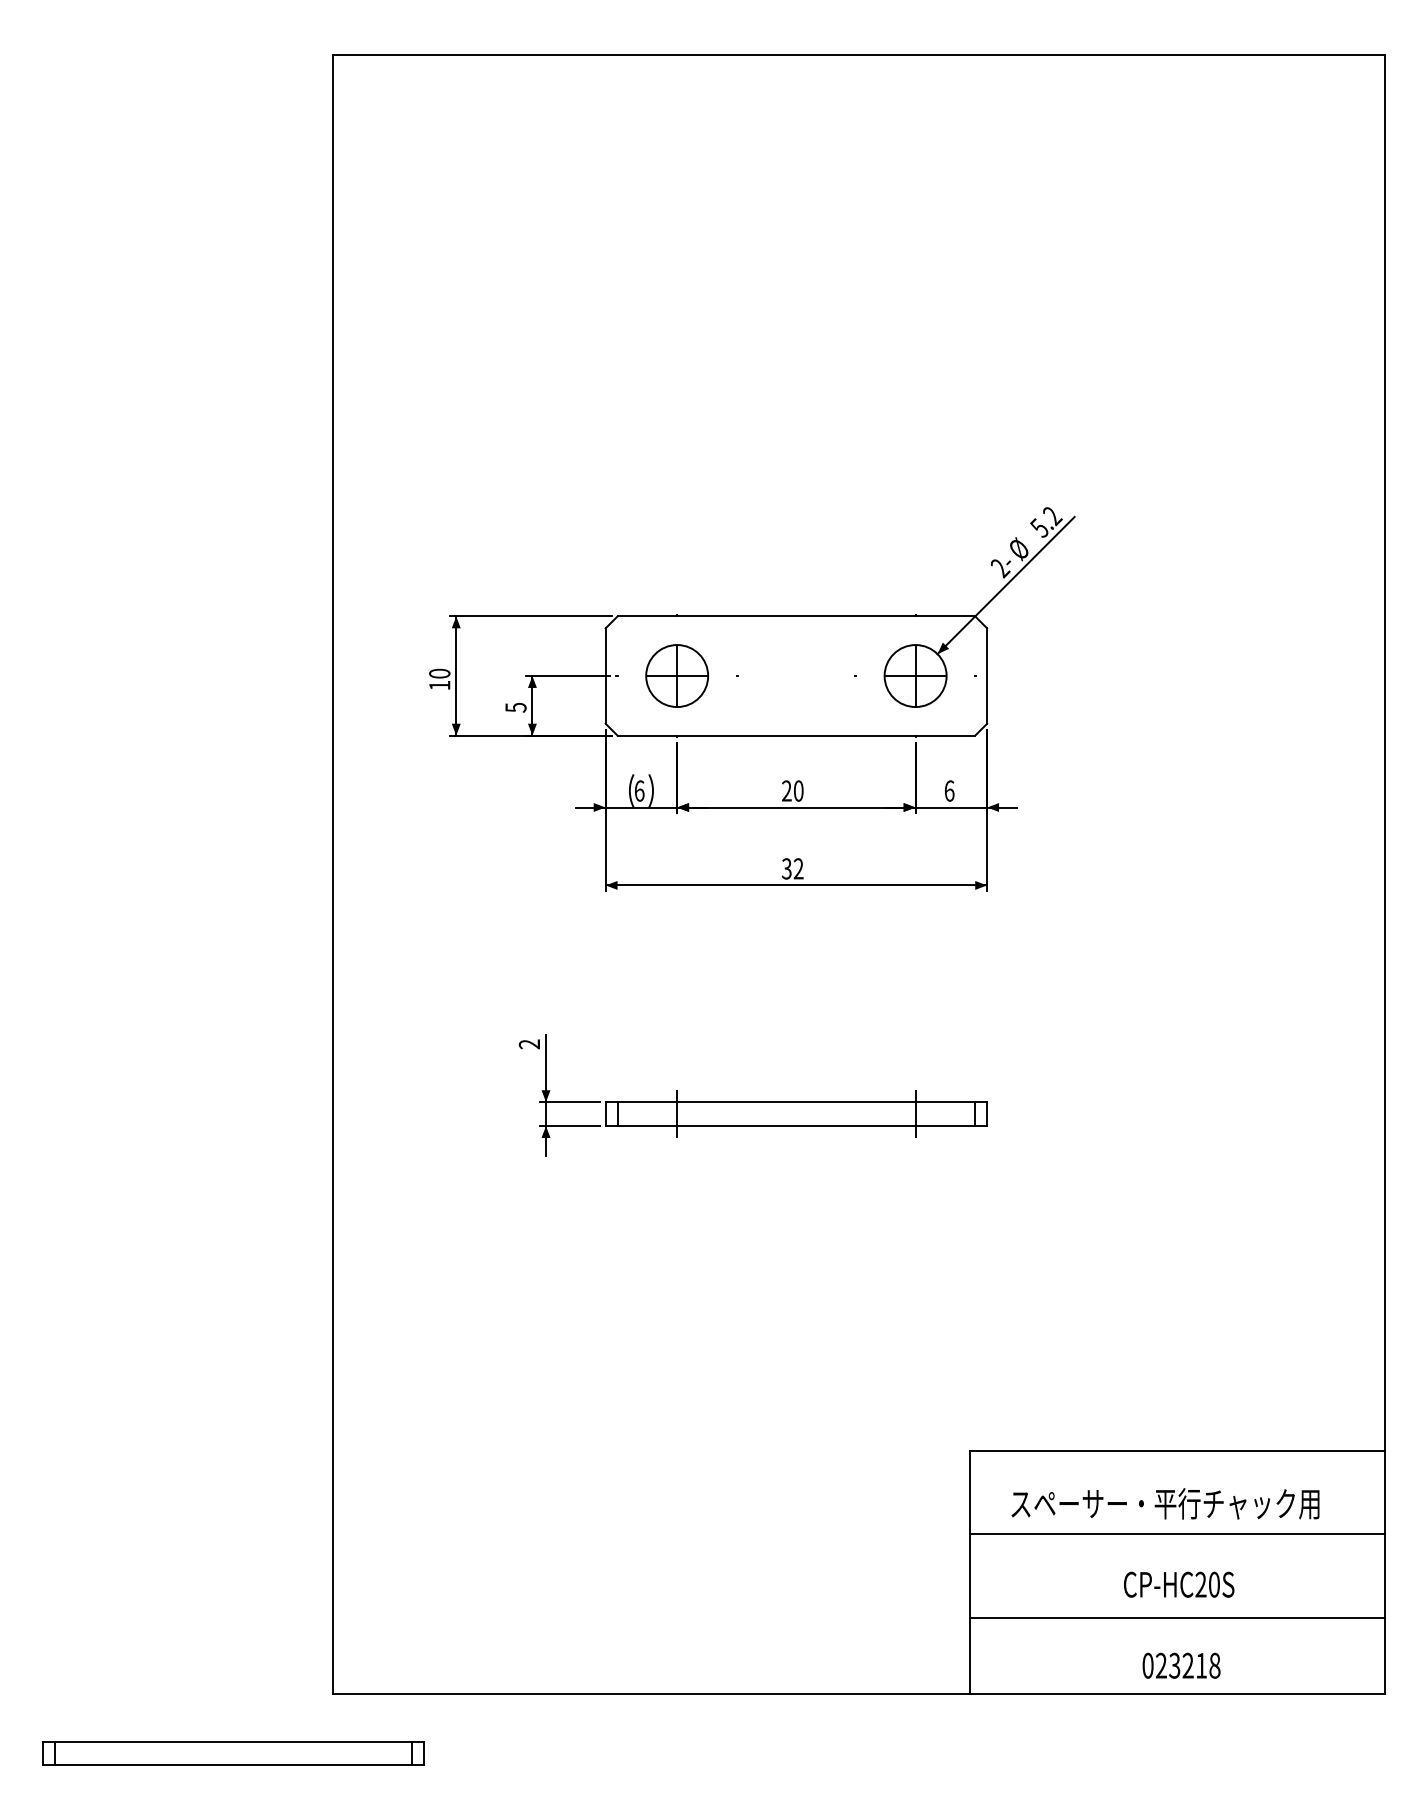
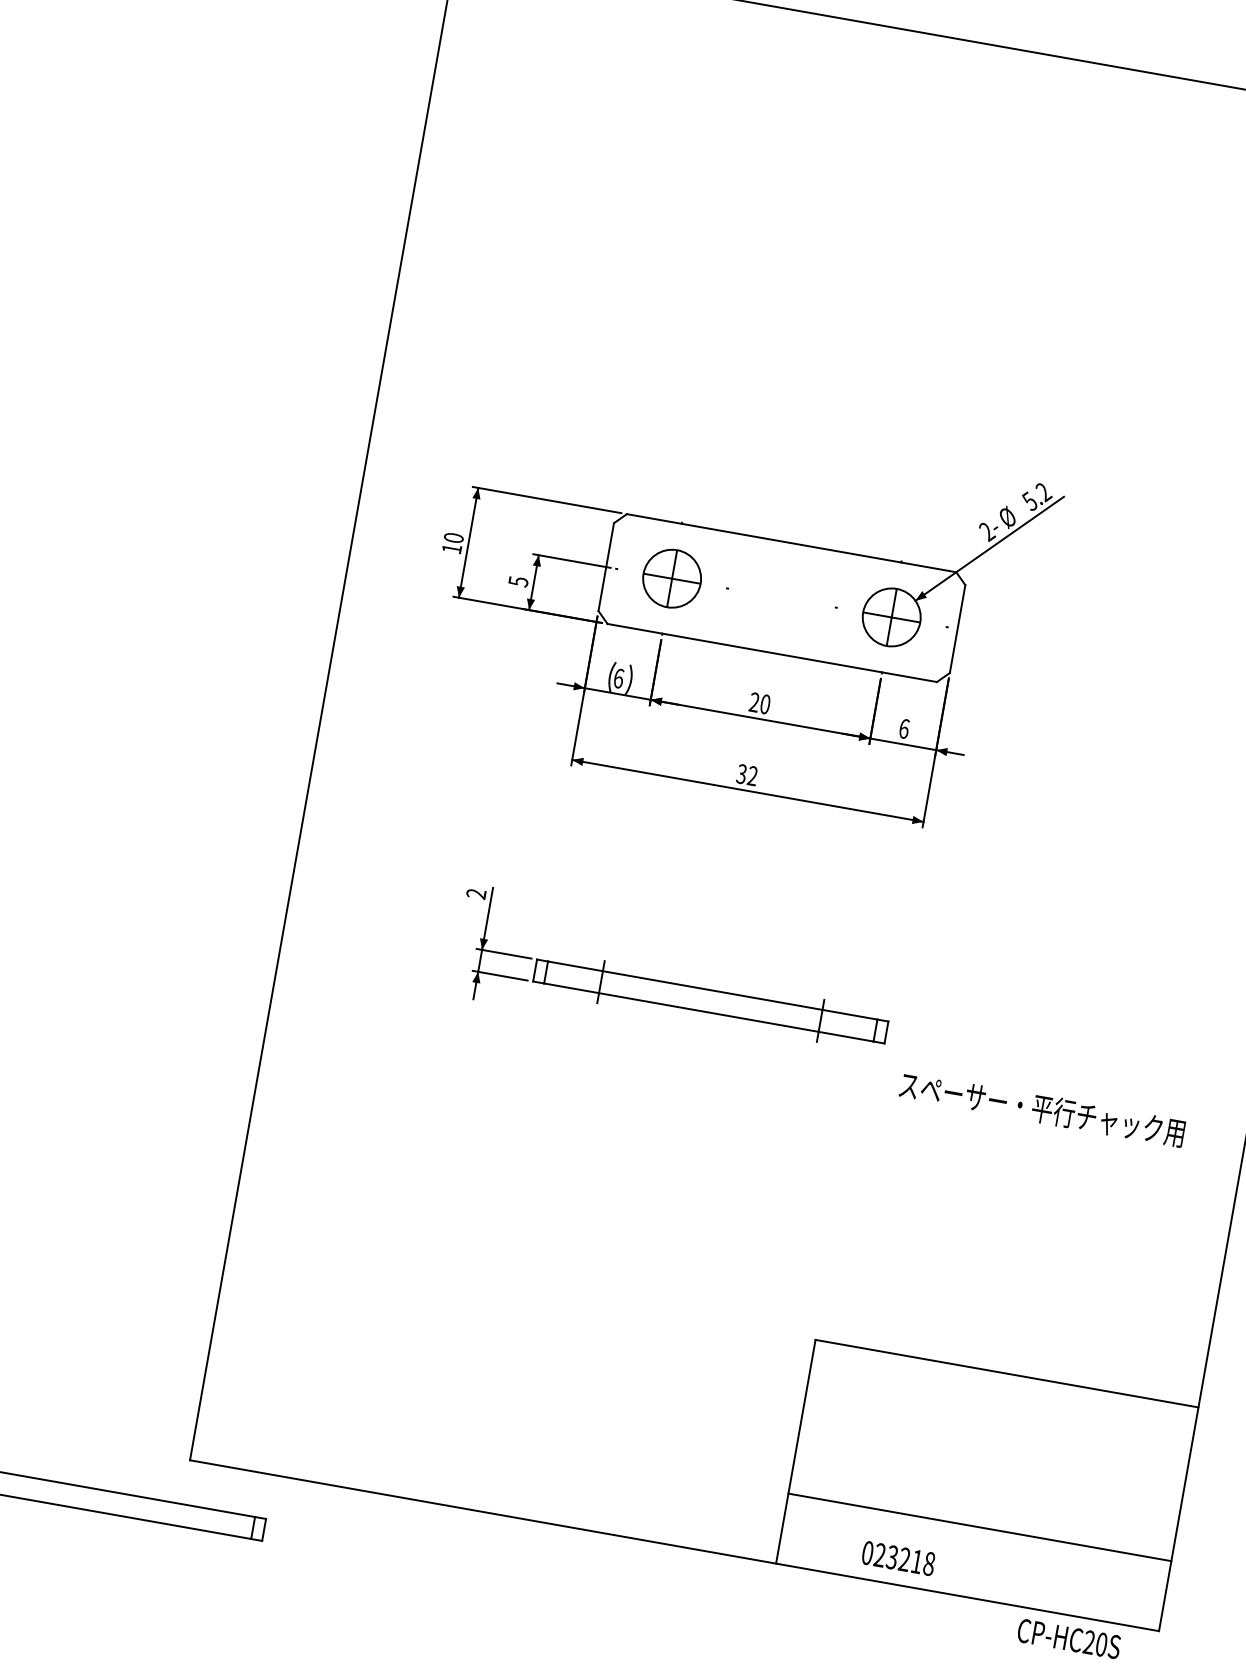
text: (1165, 1503) -> (1042, 1108), moved
line: (1177, 1534) -> (993, 1450), removed
text: (1179, 1584) -> (1069, 1638), moved
text: (1181, 1665) -> (898, 1558), moved

